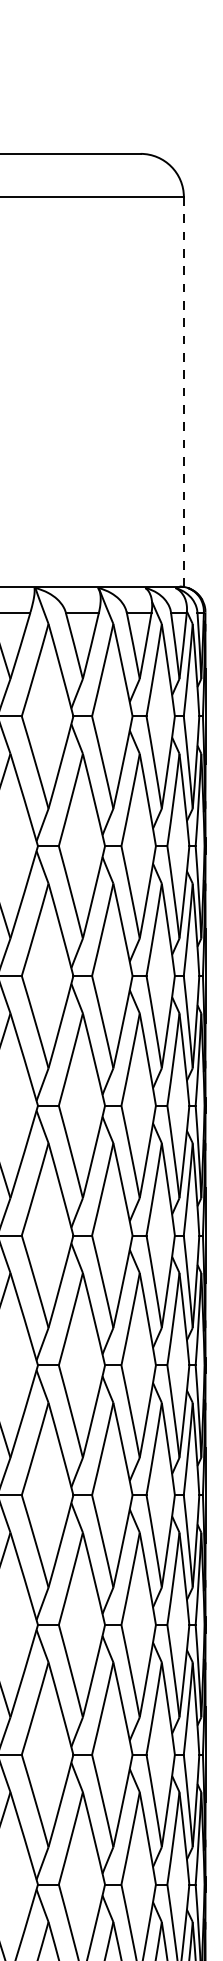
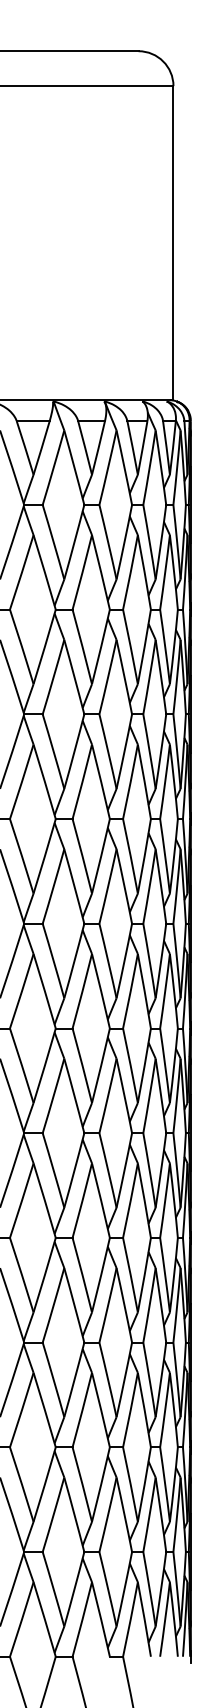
line: (183, 392) -> (173, 243), dashed -> solid

